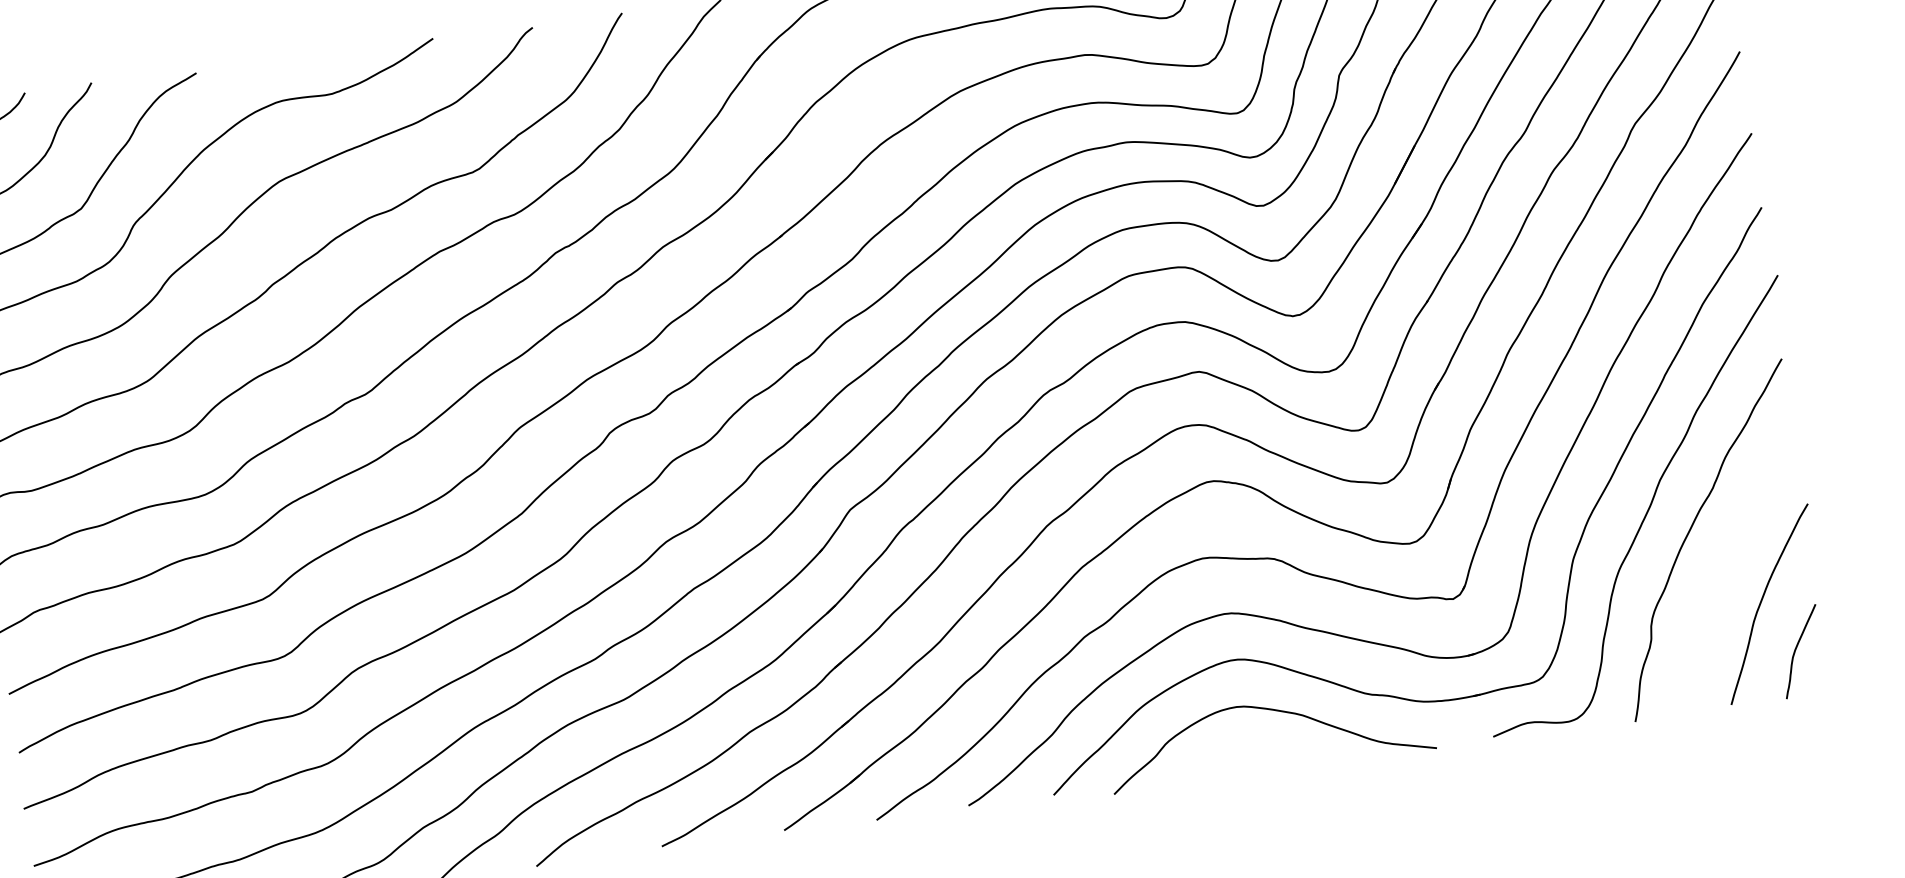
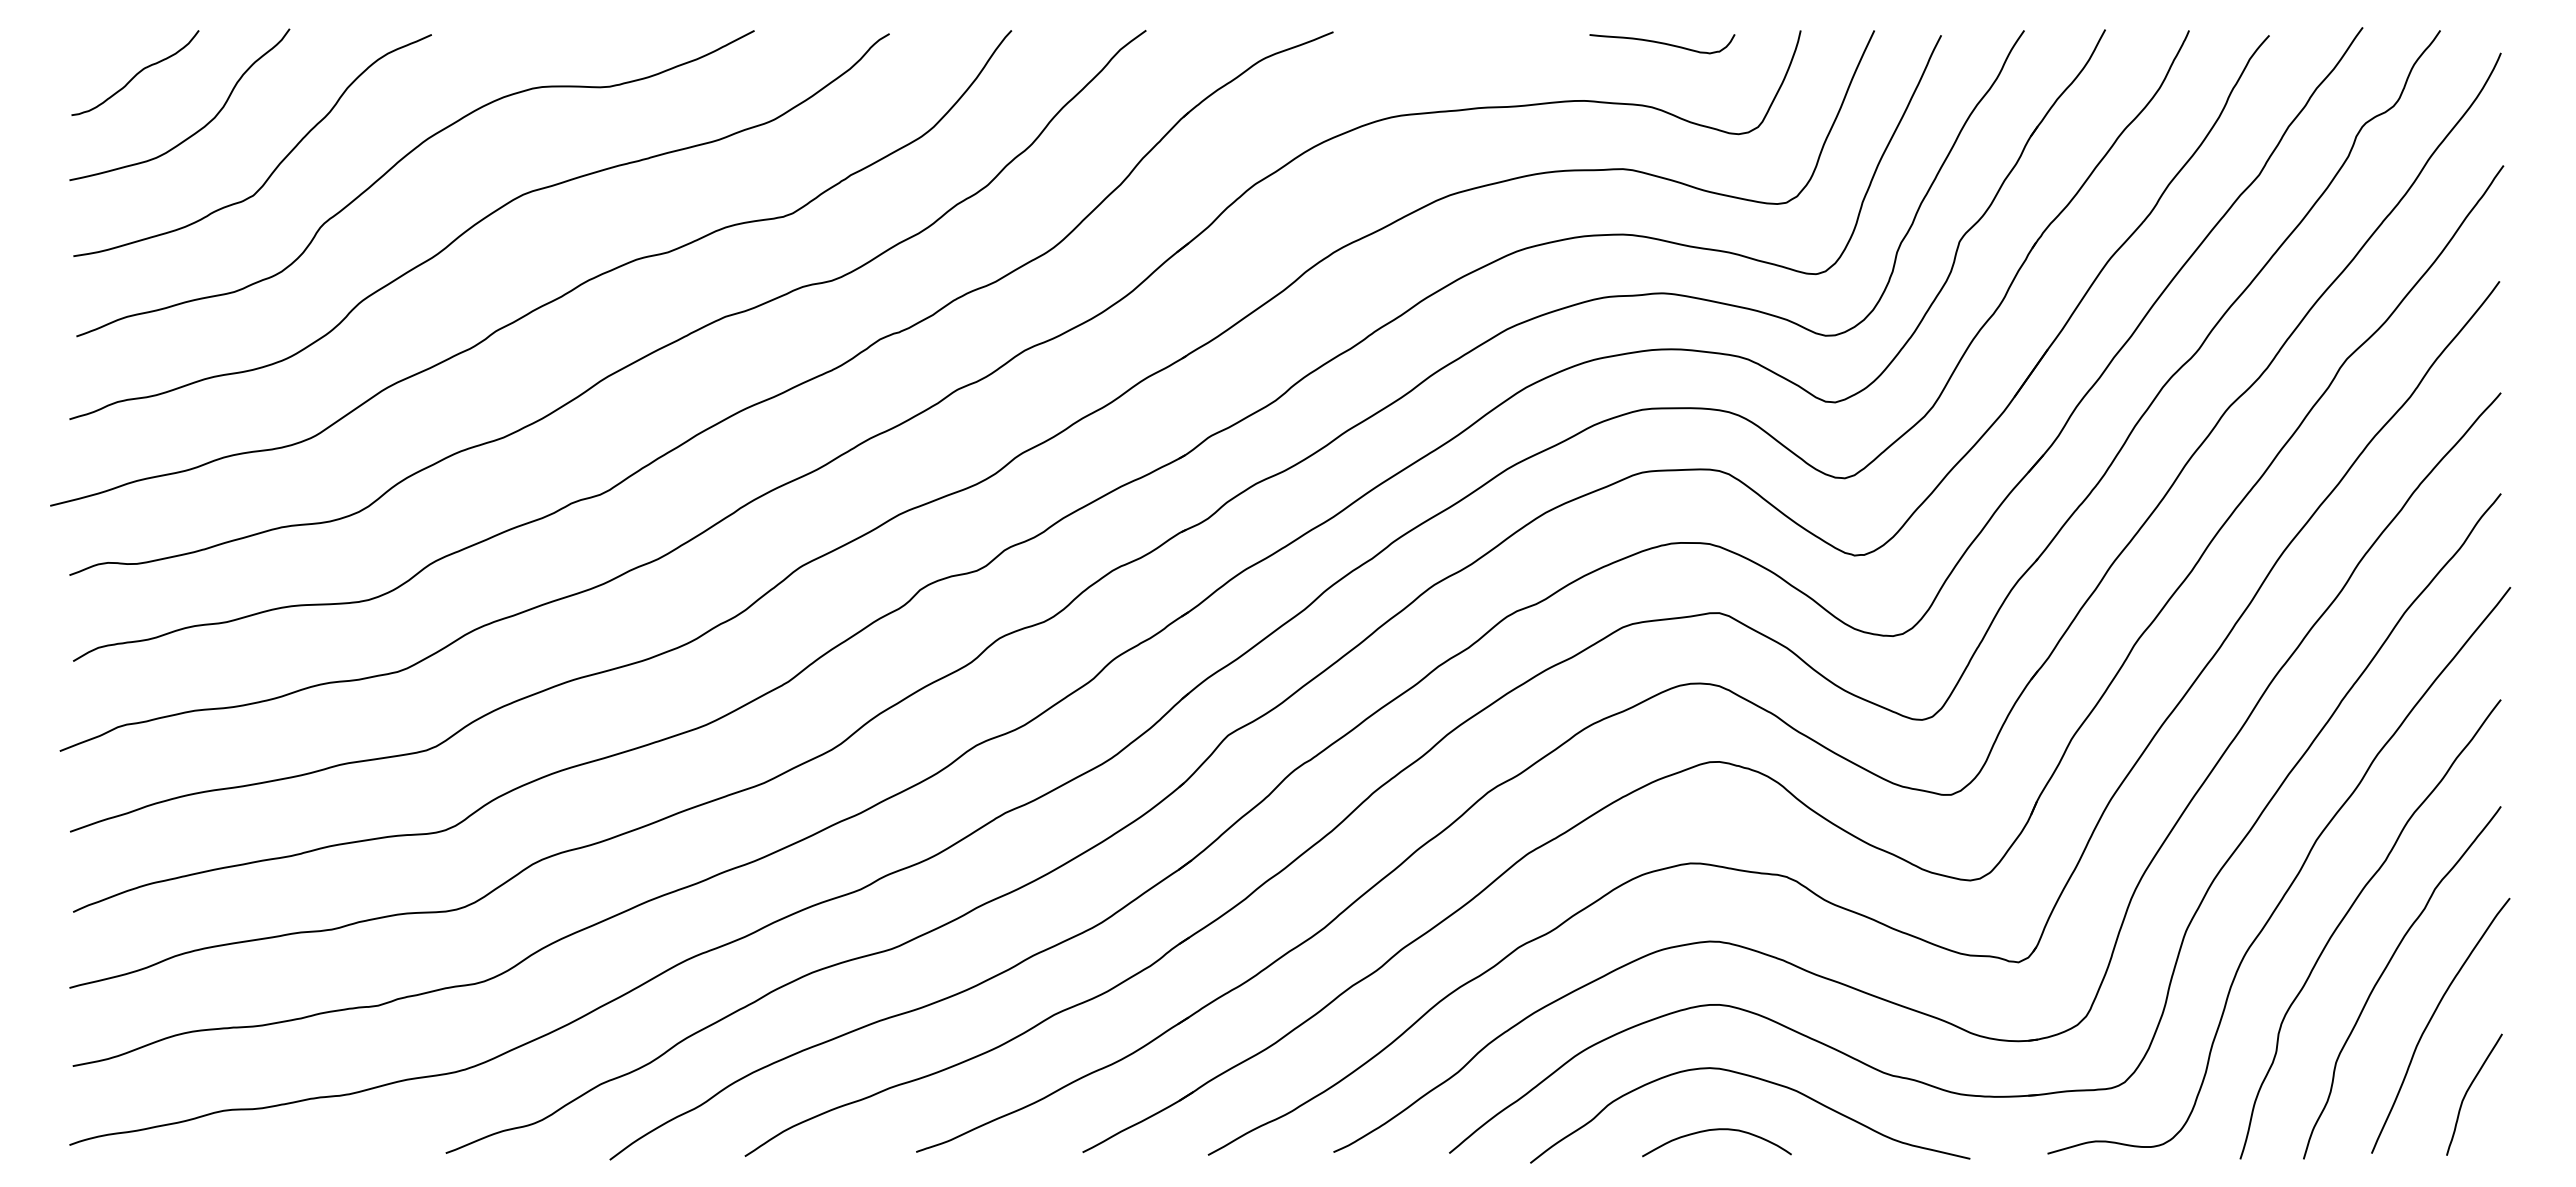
curve: (1723, 570) -> (2384, 972), added
curve: (1247, 752) -> (1716, 1130), added

